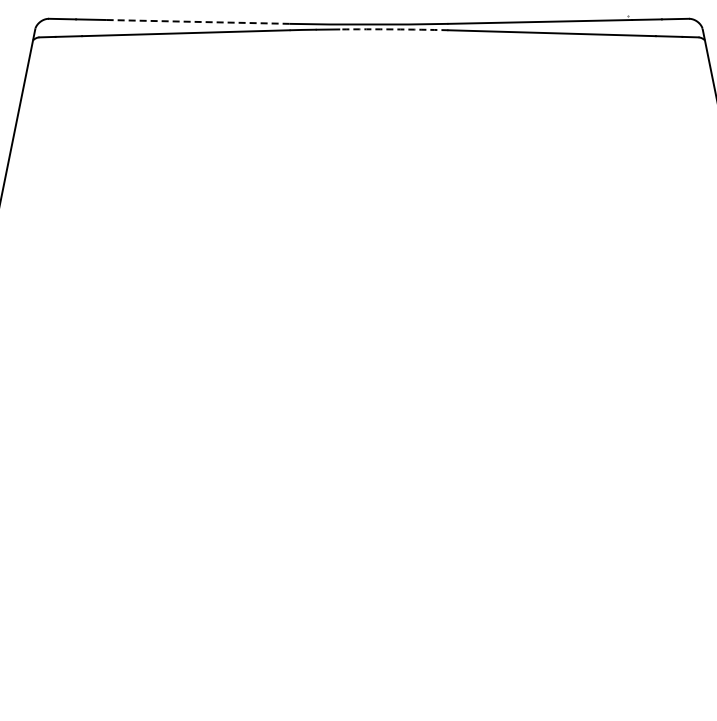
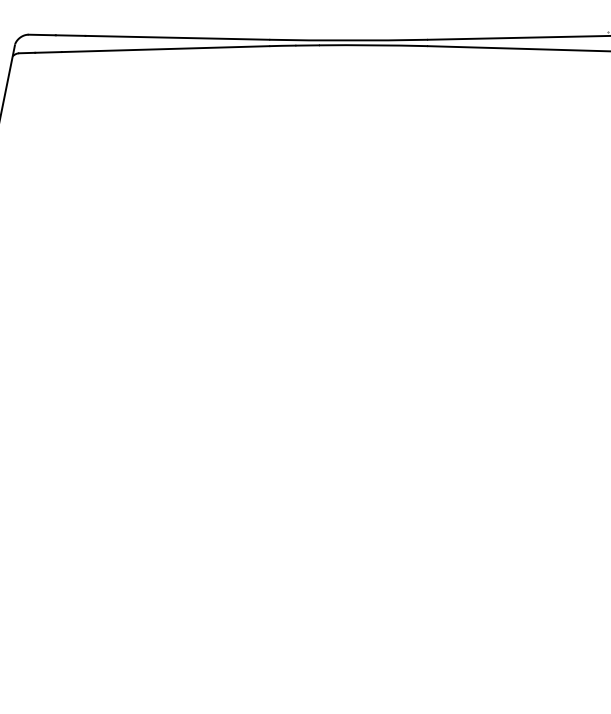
line: (197, 21) -> (177, 37), dashed -> solid
arc: (393, 29) -> (373, 45), dashed -> solid

